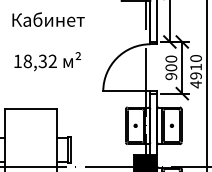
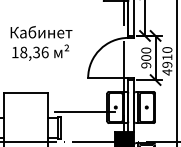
text: (48, 19) -> (41, 32), moved
text: (52, 61) -> (44, 52), 18,32 -> 18,36
line: (98, 131) -> (84, 112), added

